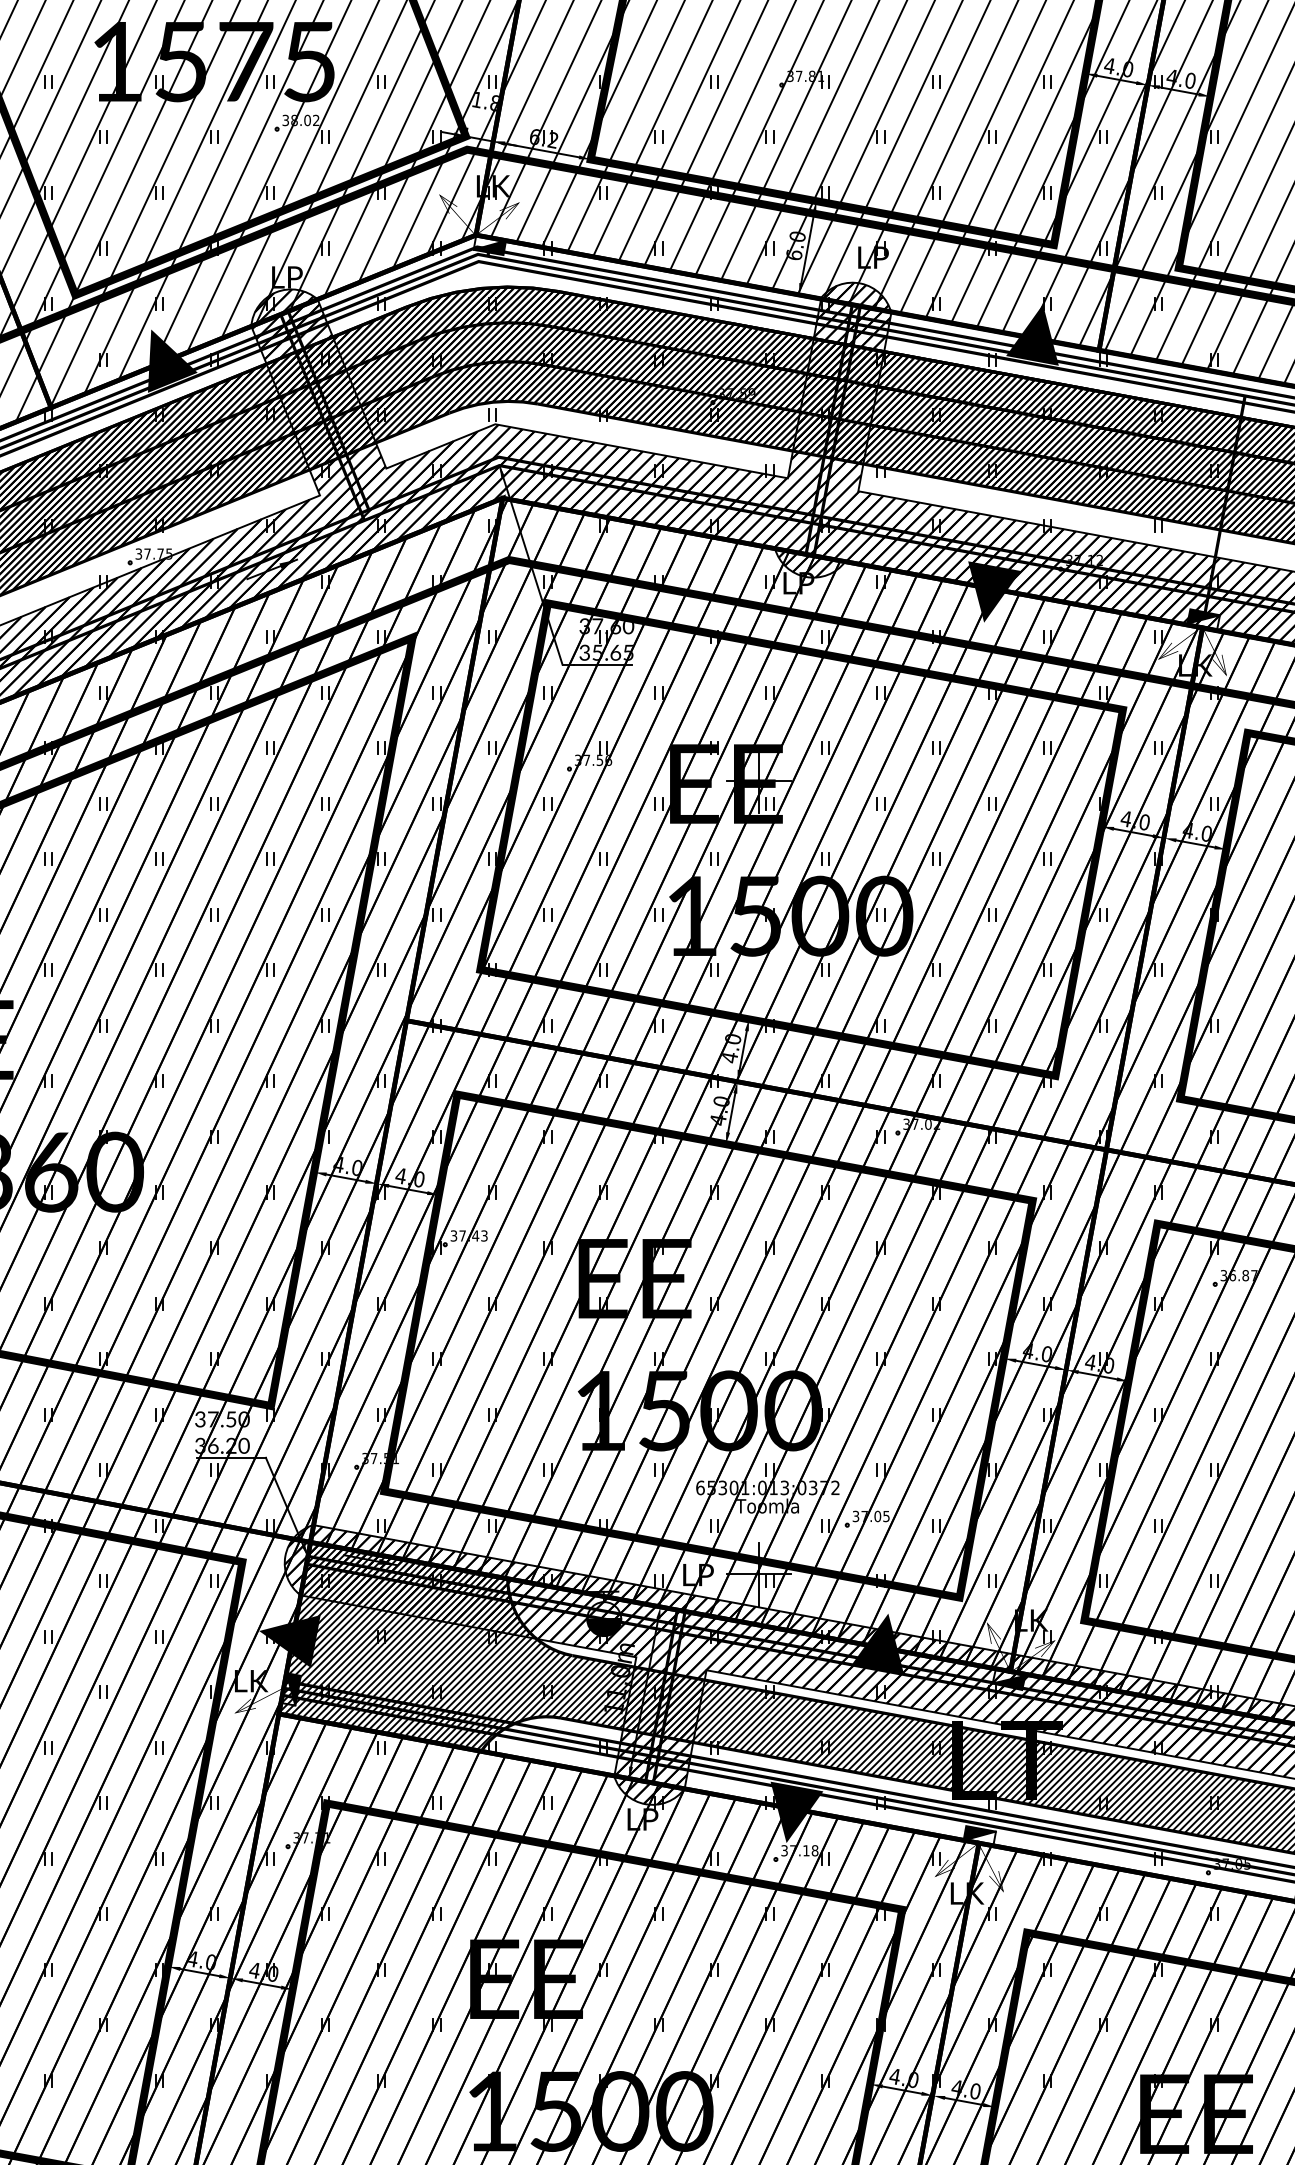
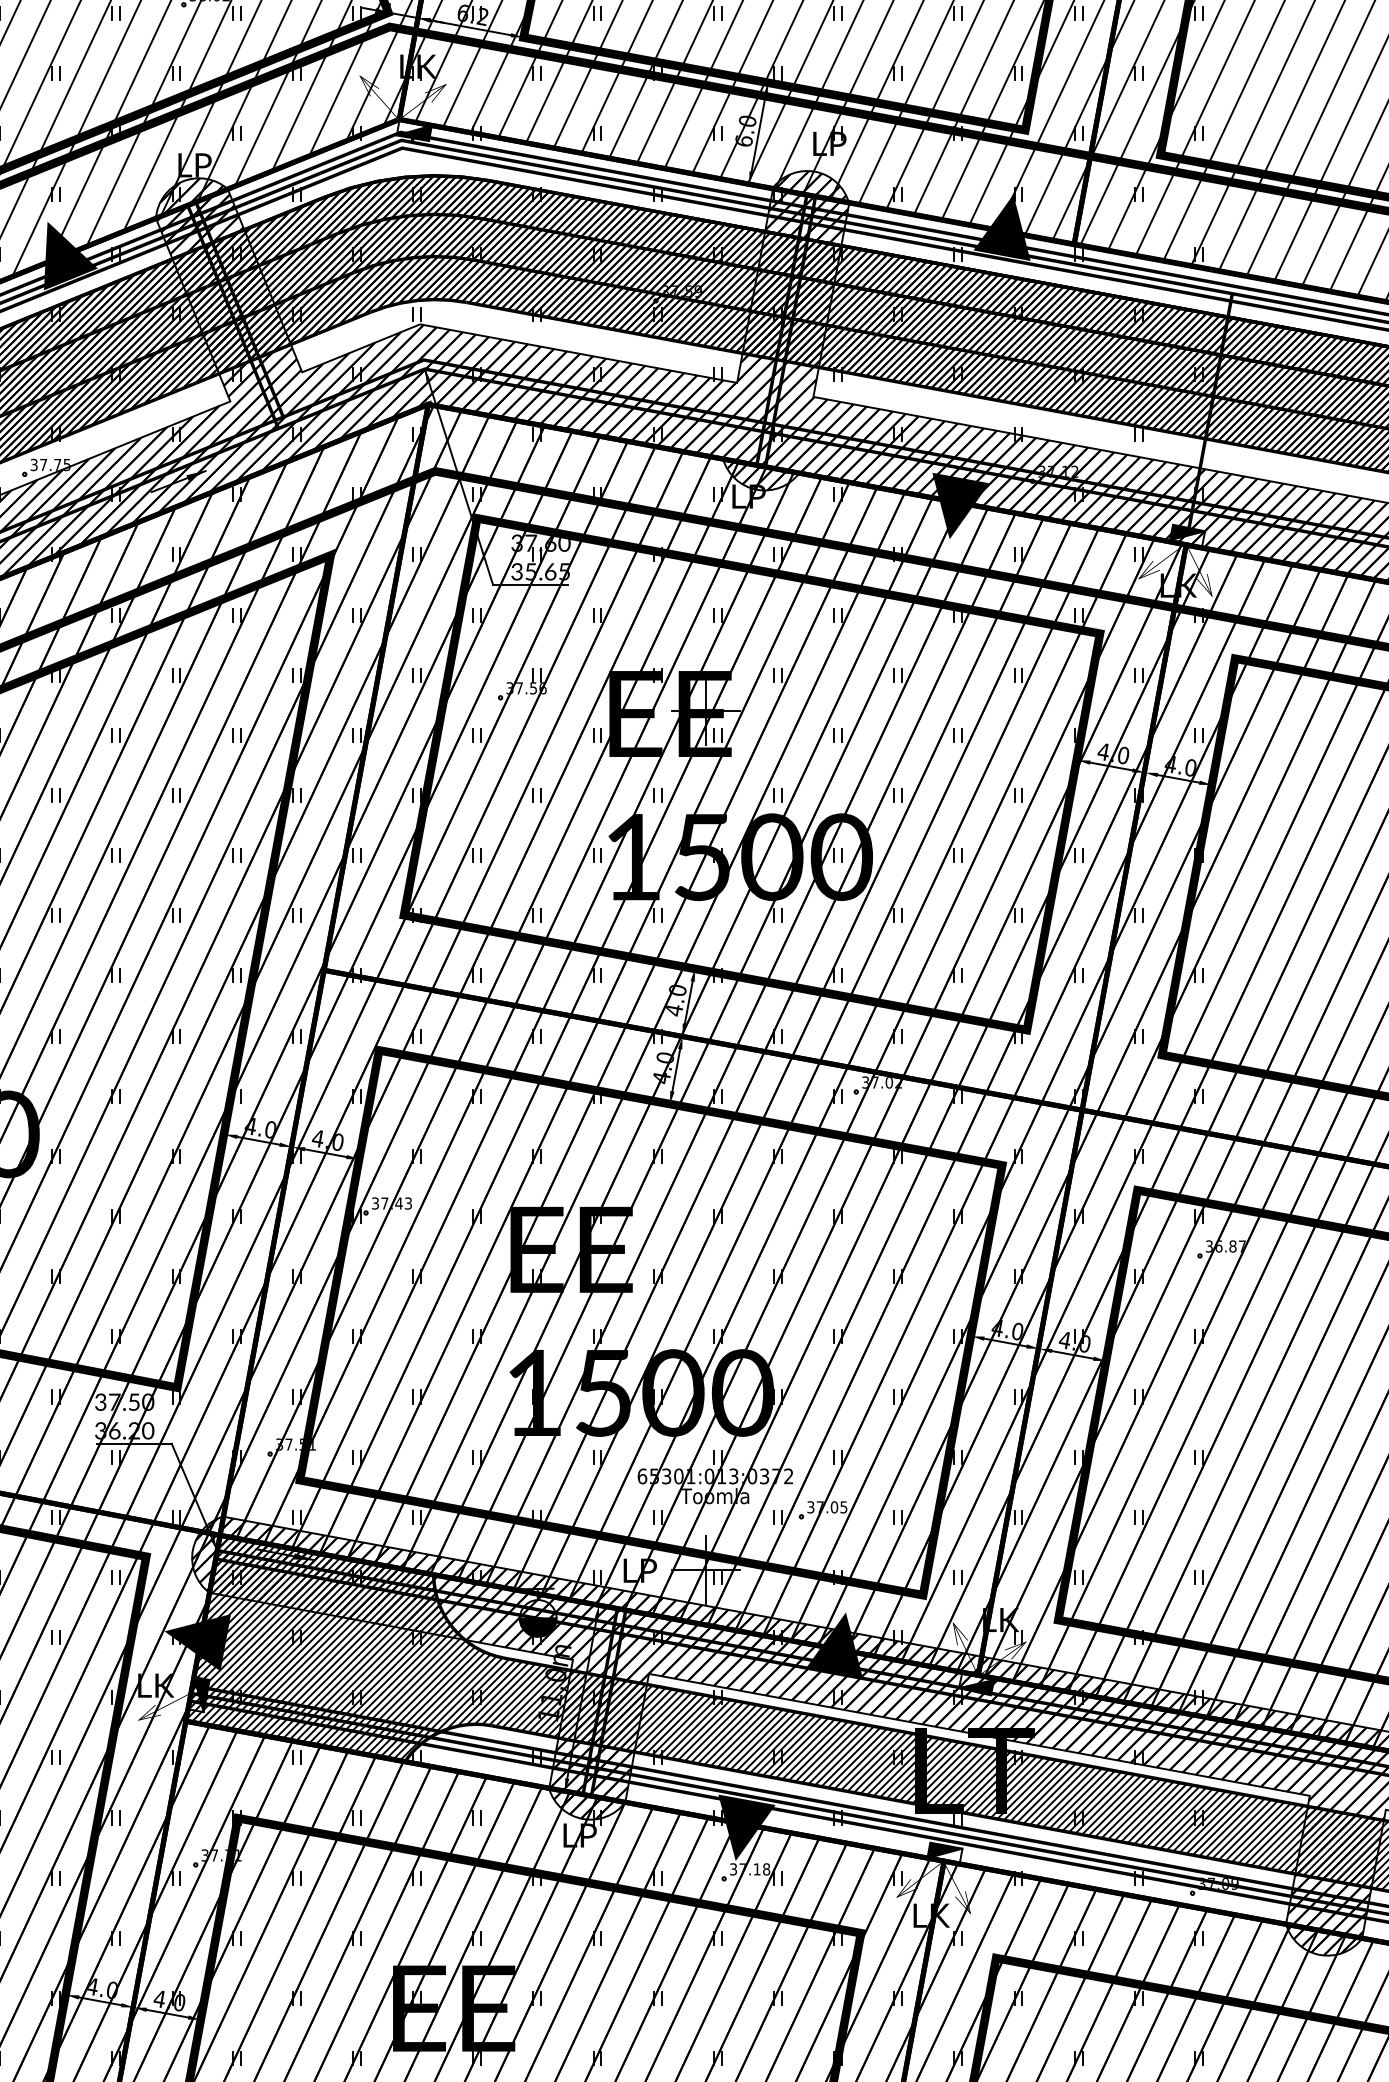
text: (1247, 1864) -> (1234, 1884), 37.05 -> 37.09

